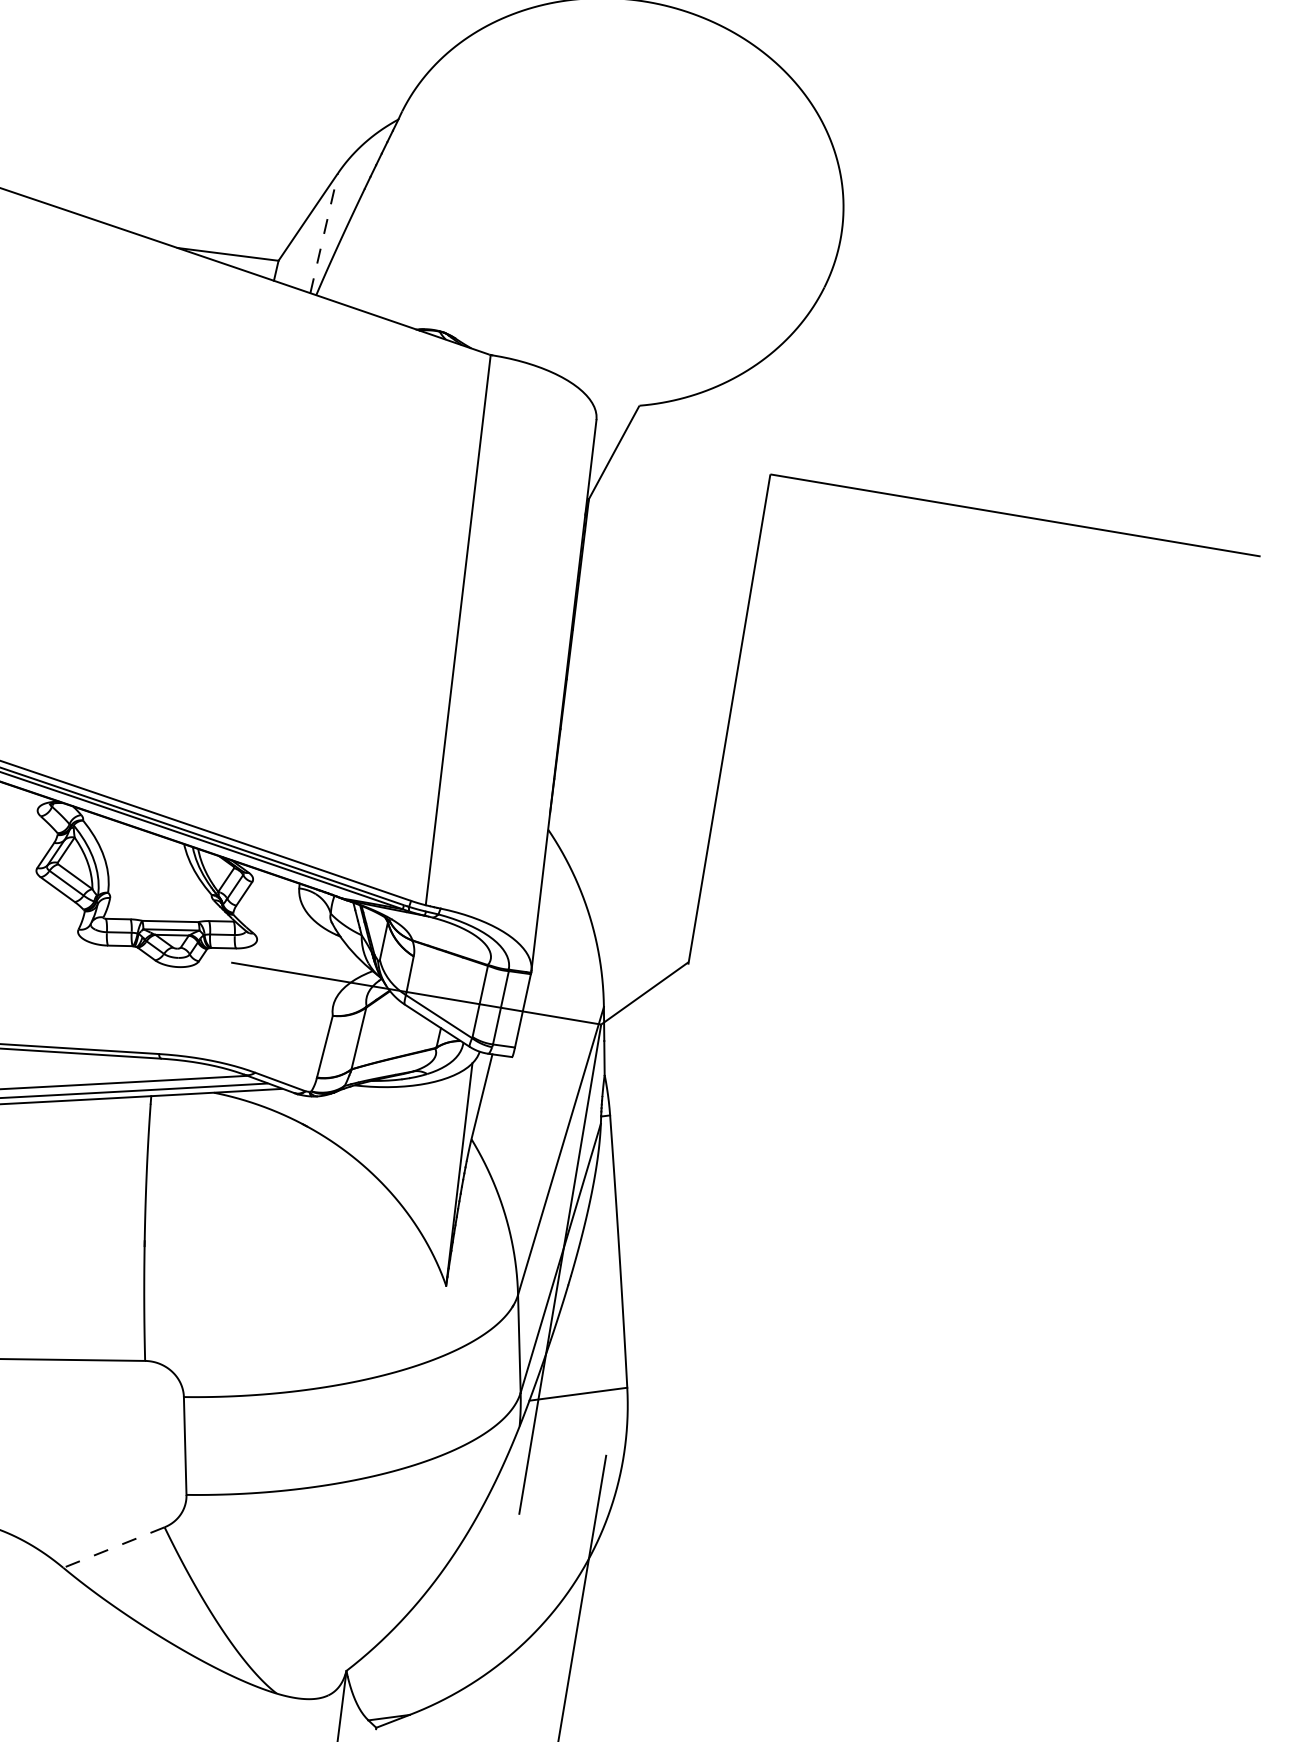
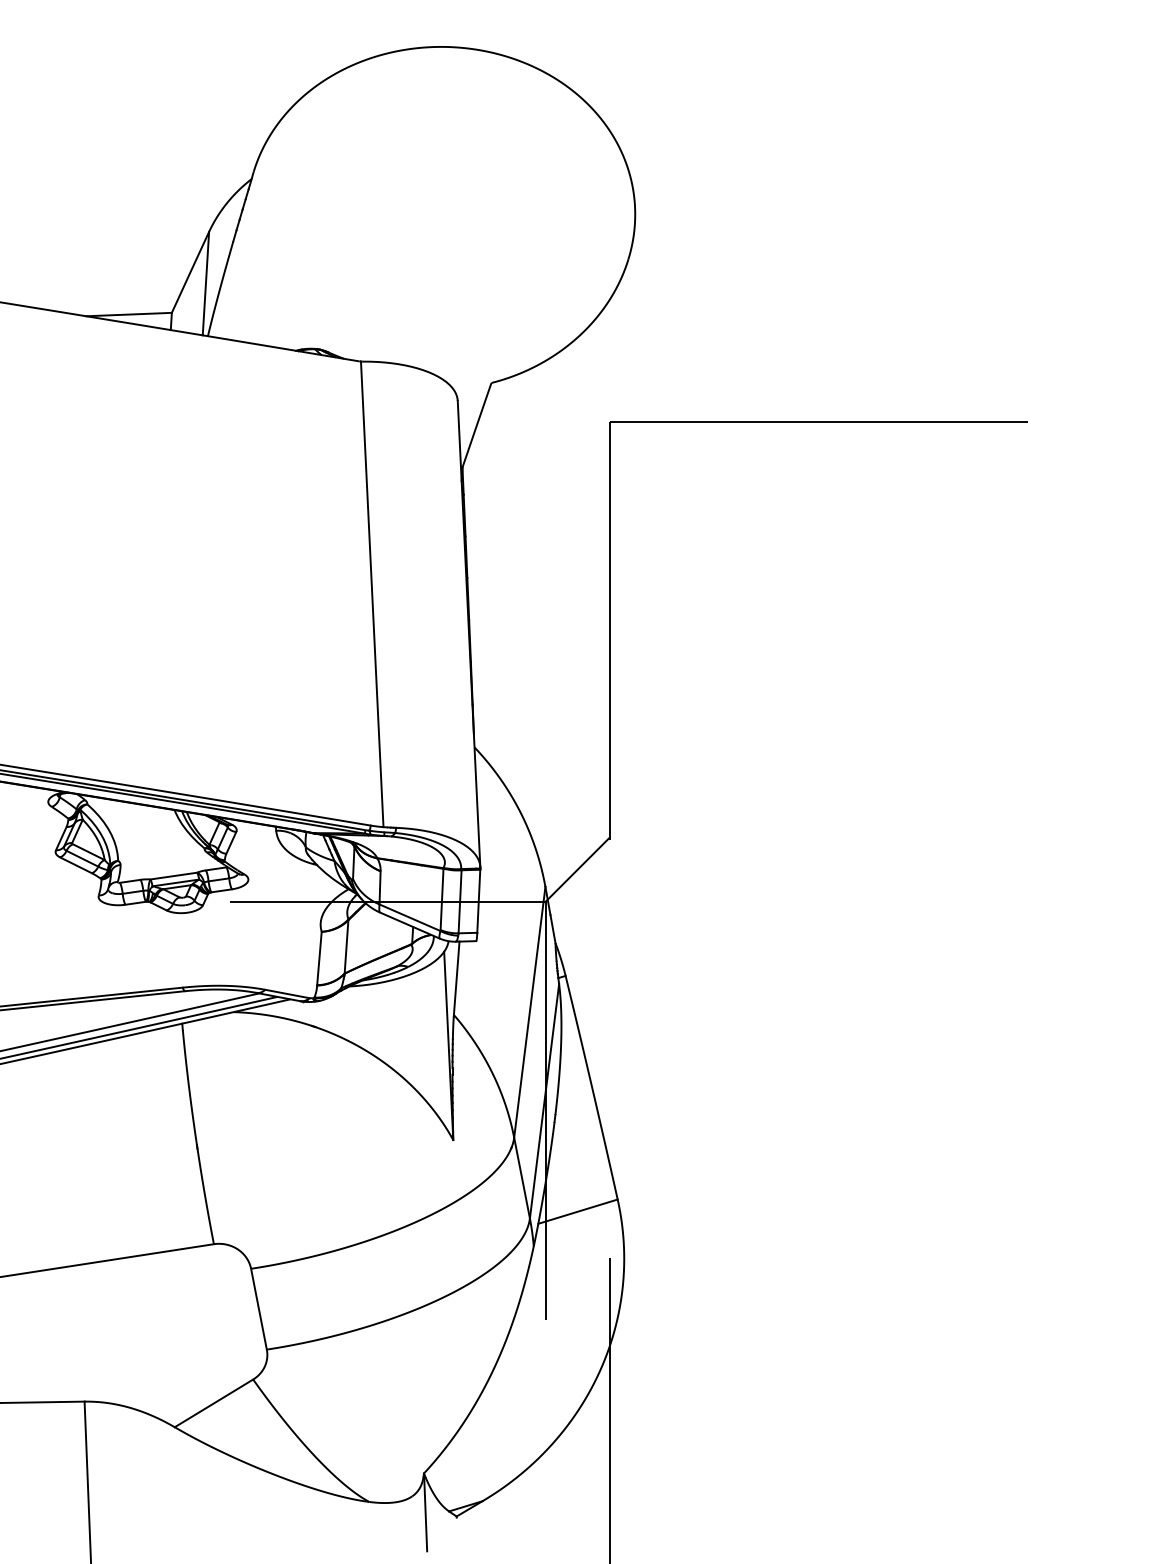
line: (323, 232) -> (205, 283), dashed -> solid
line: (113, 1547) -> (213, 1403), dashed -> solid

